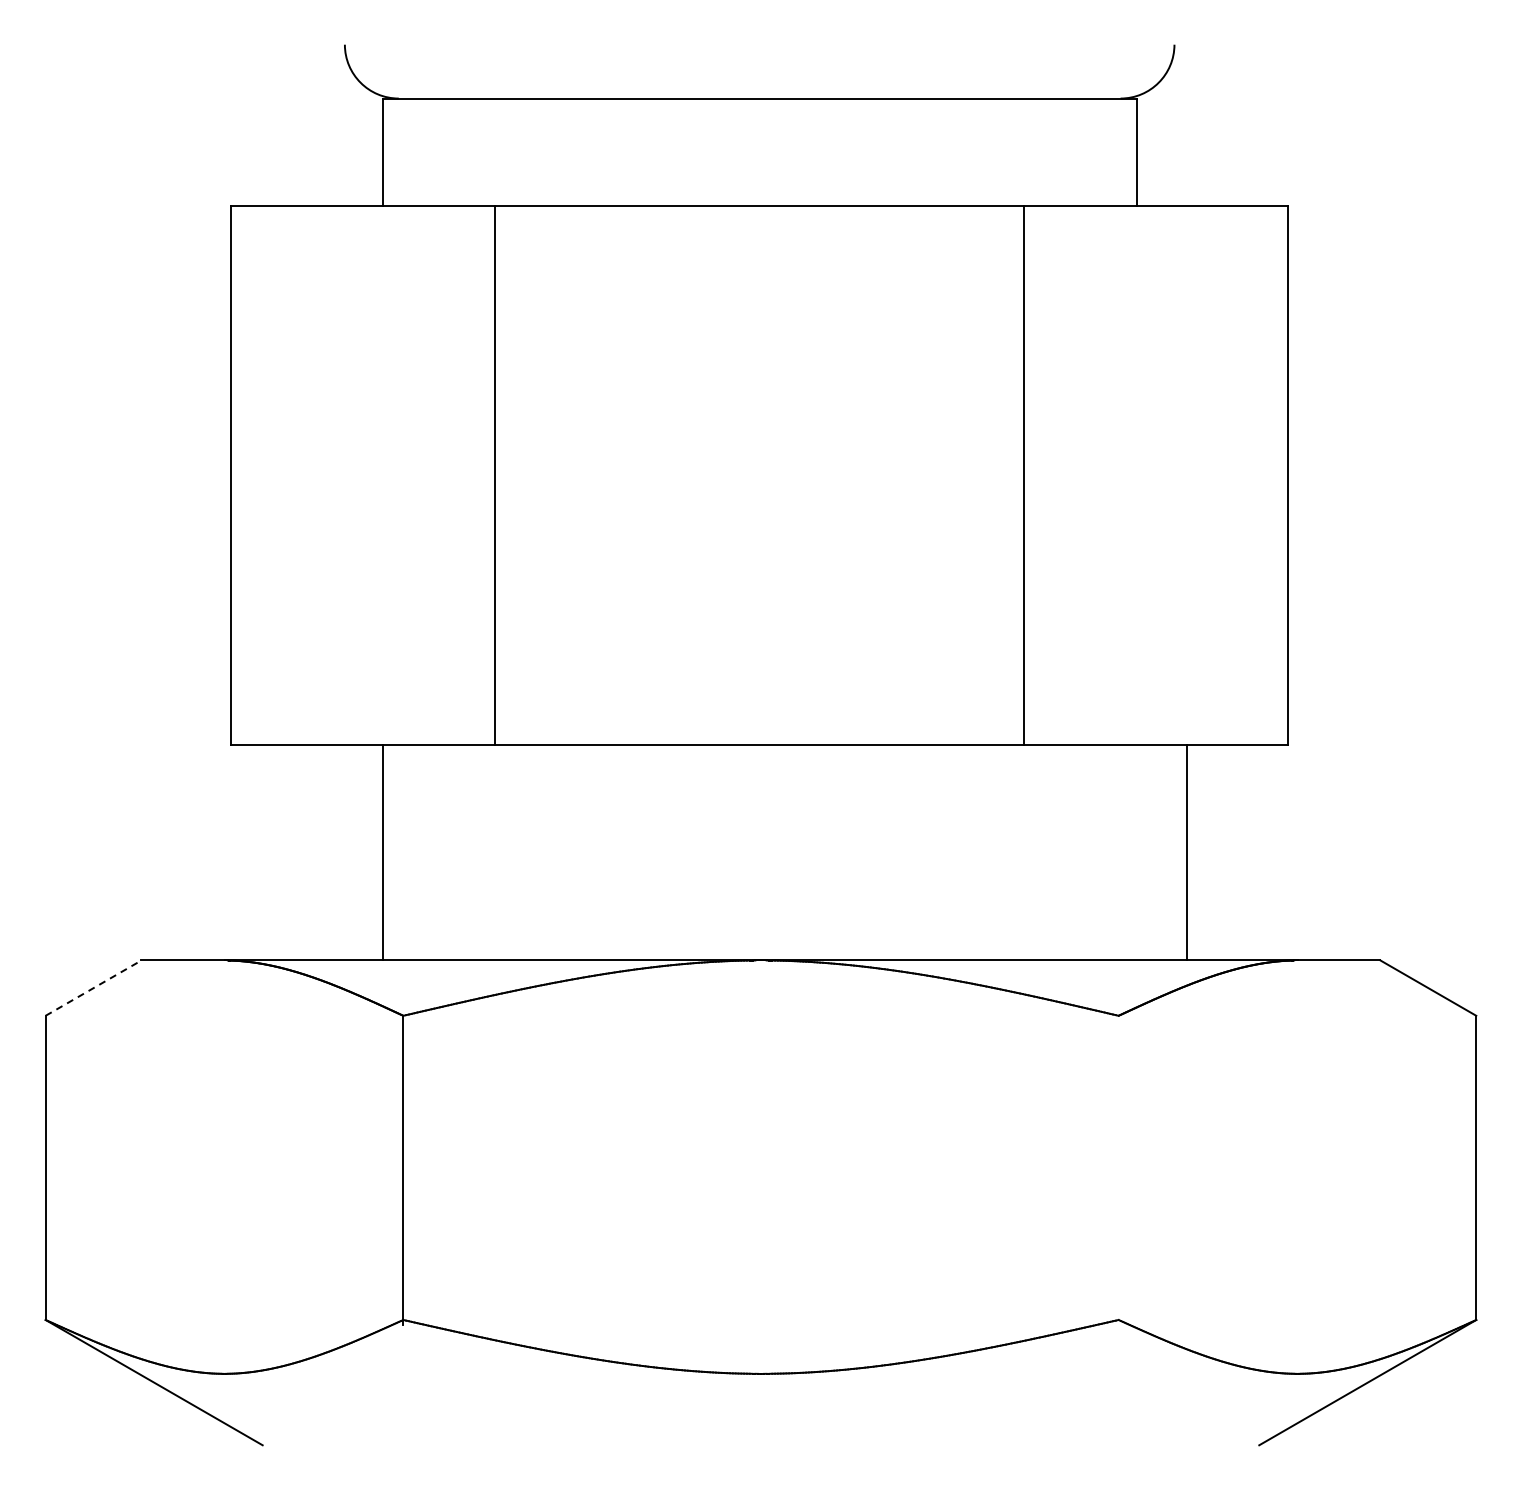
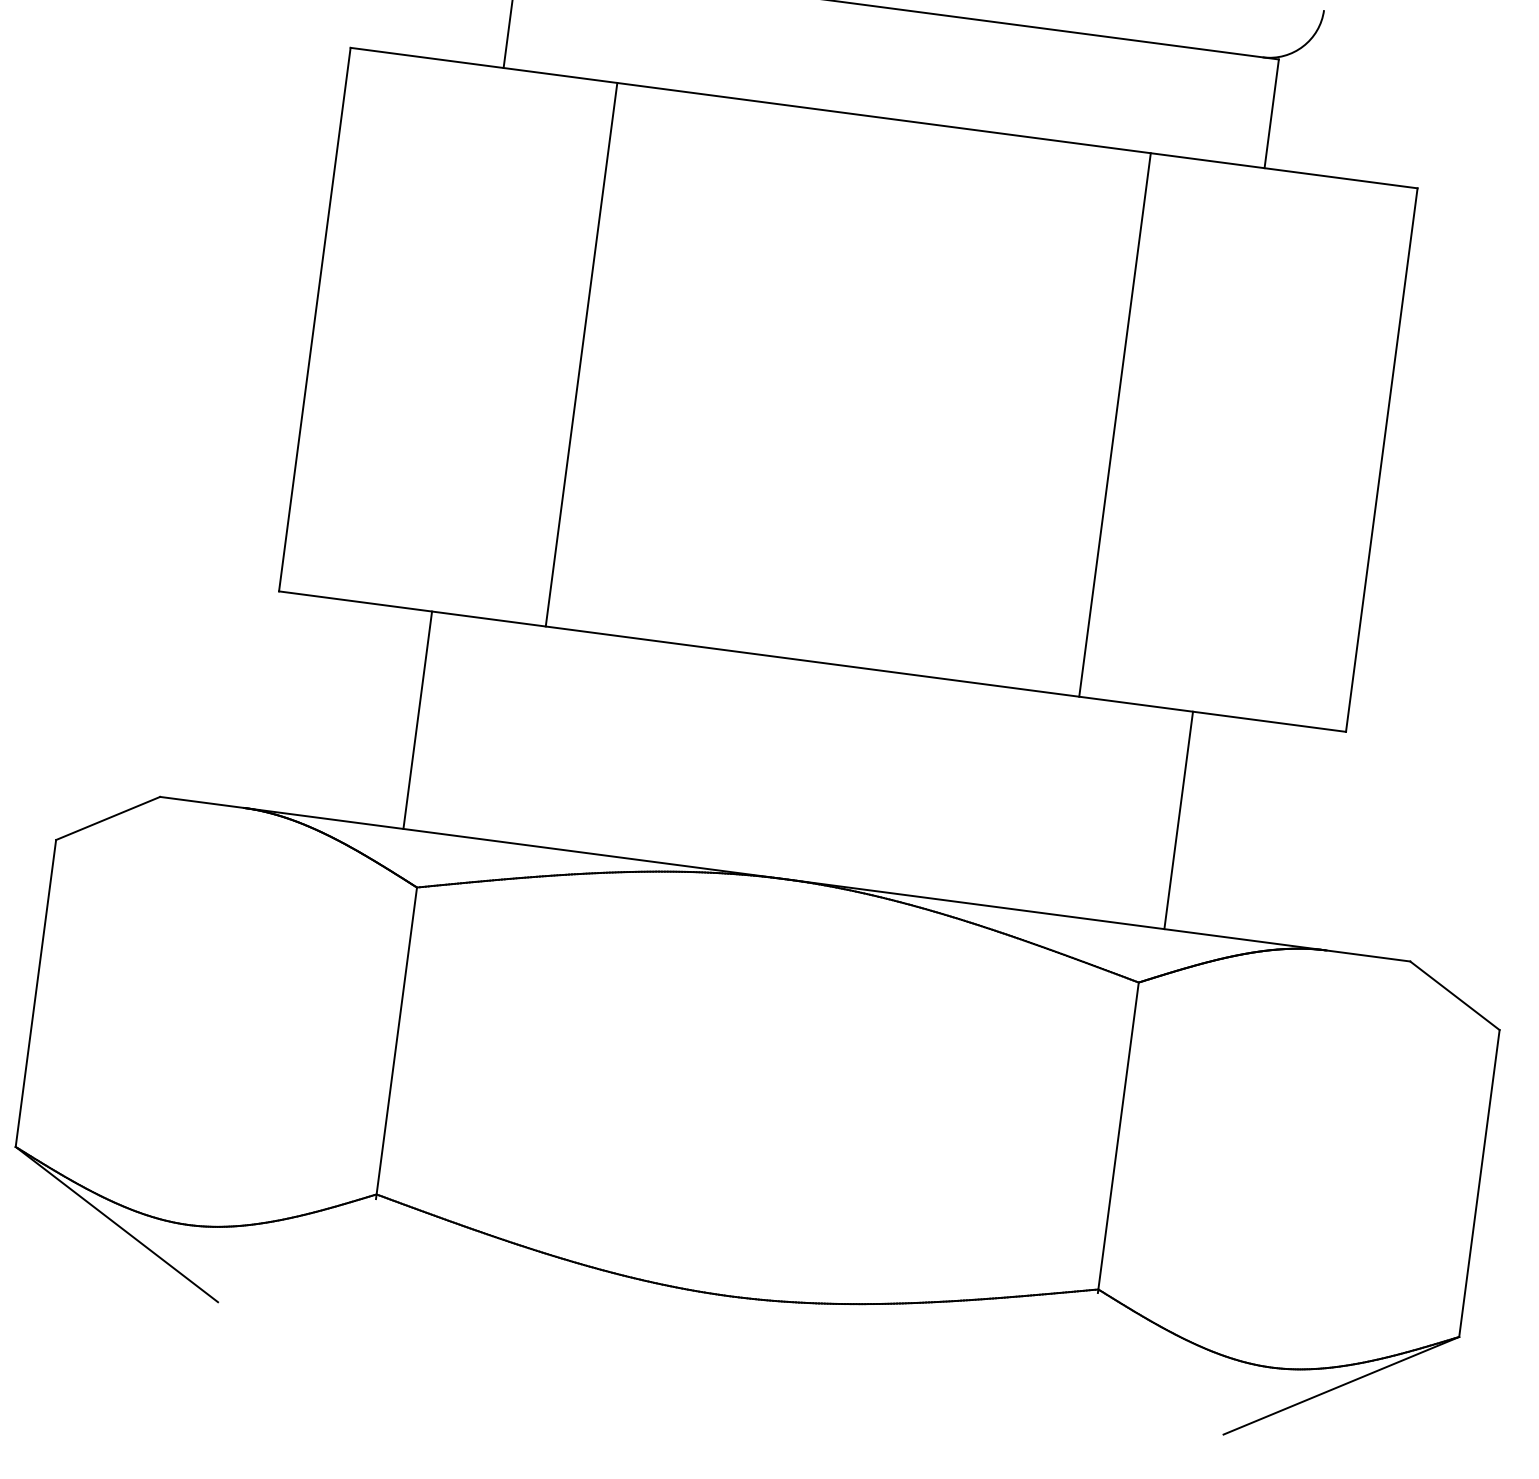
line: (1186, 852) -> (1178, 820), moved
line: (94, 987) -> (109, 817), dashed -> solid
line: (1118, 1169) -> (1118, 1137), added

